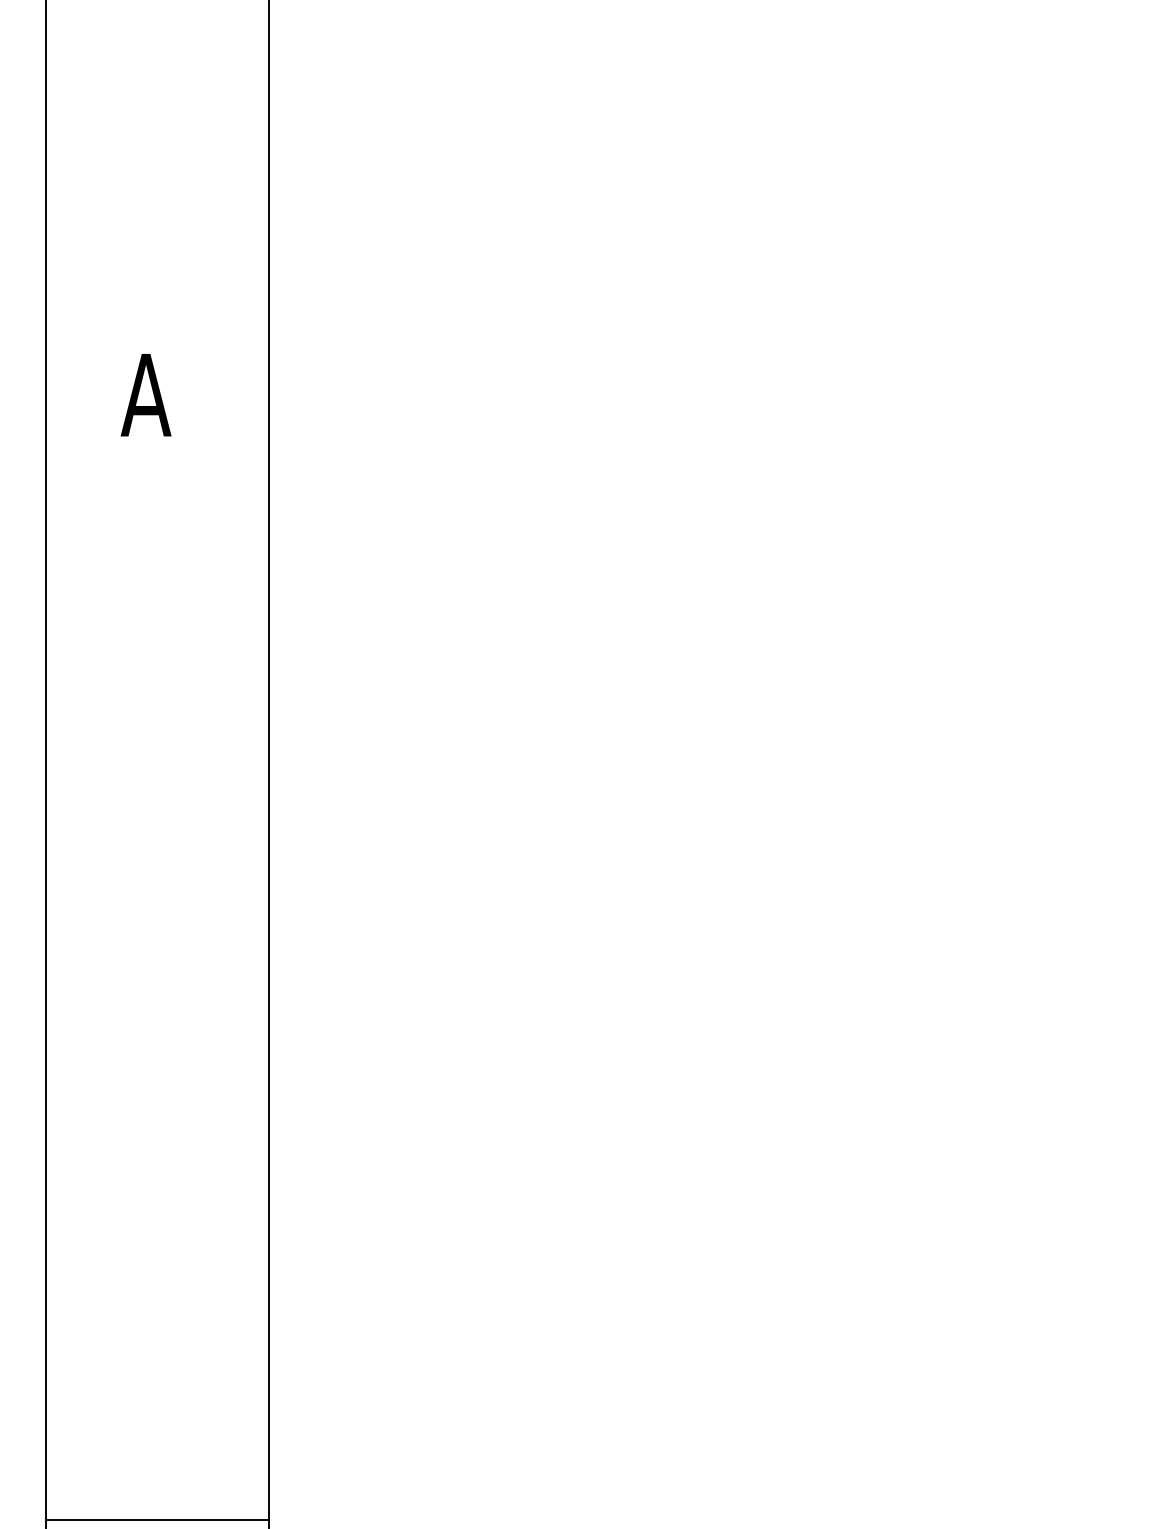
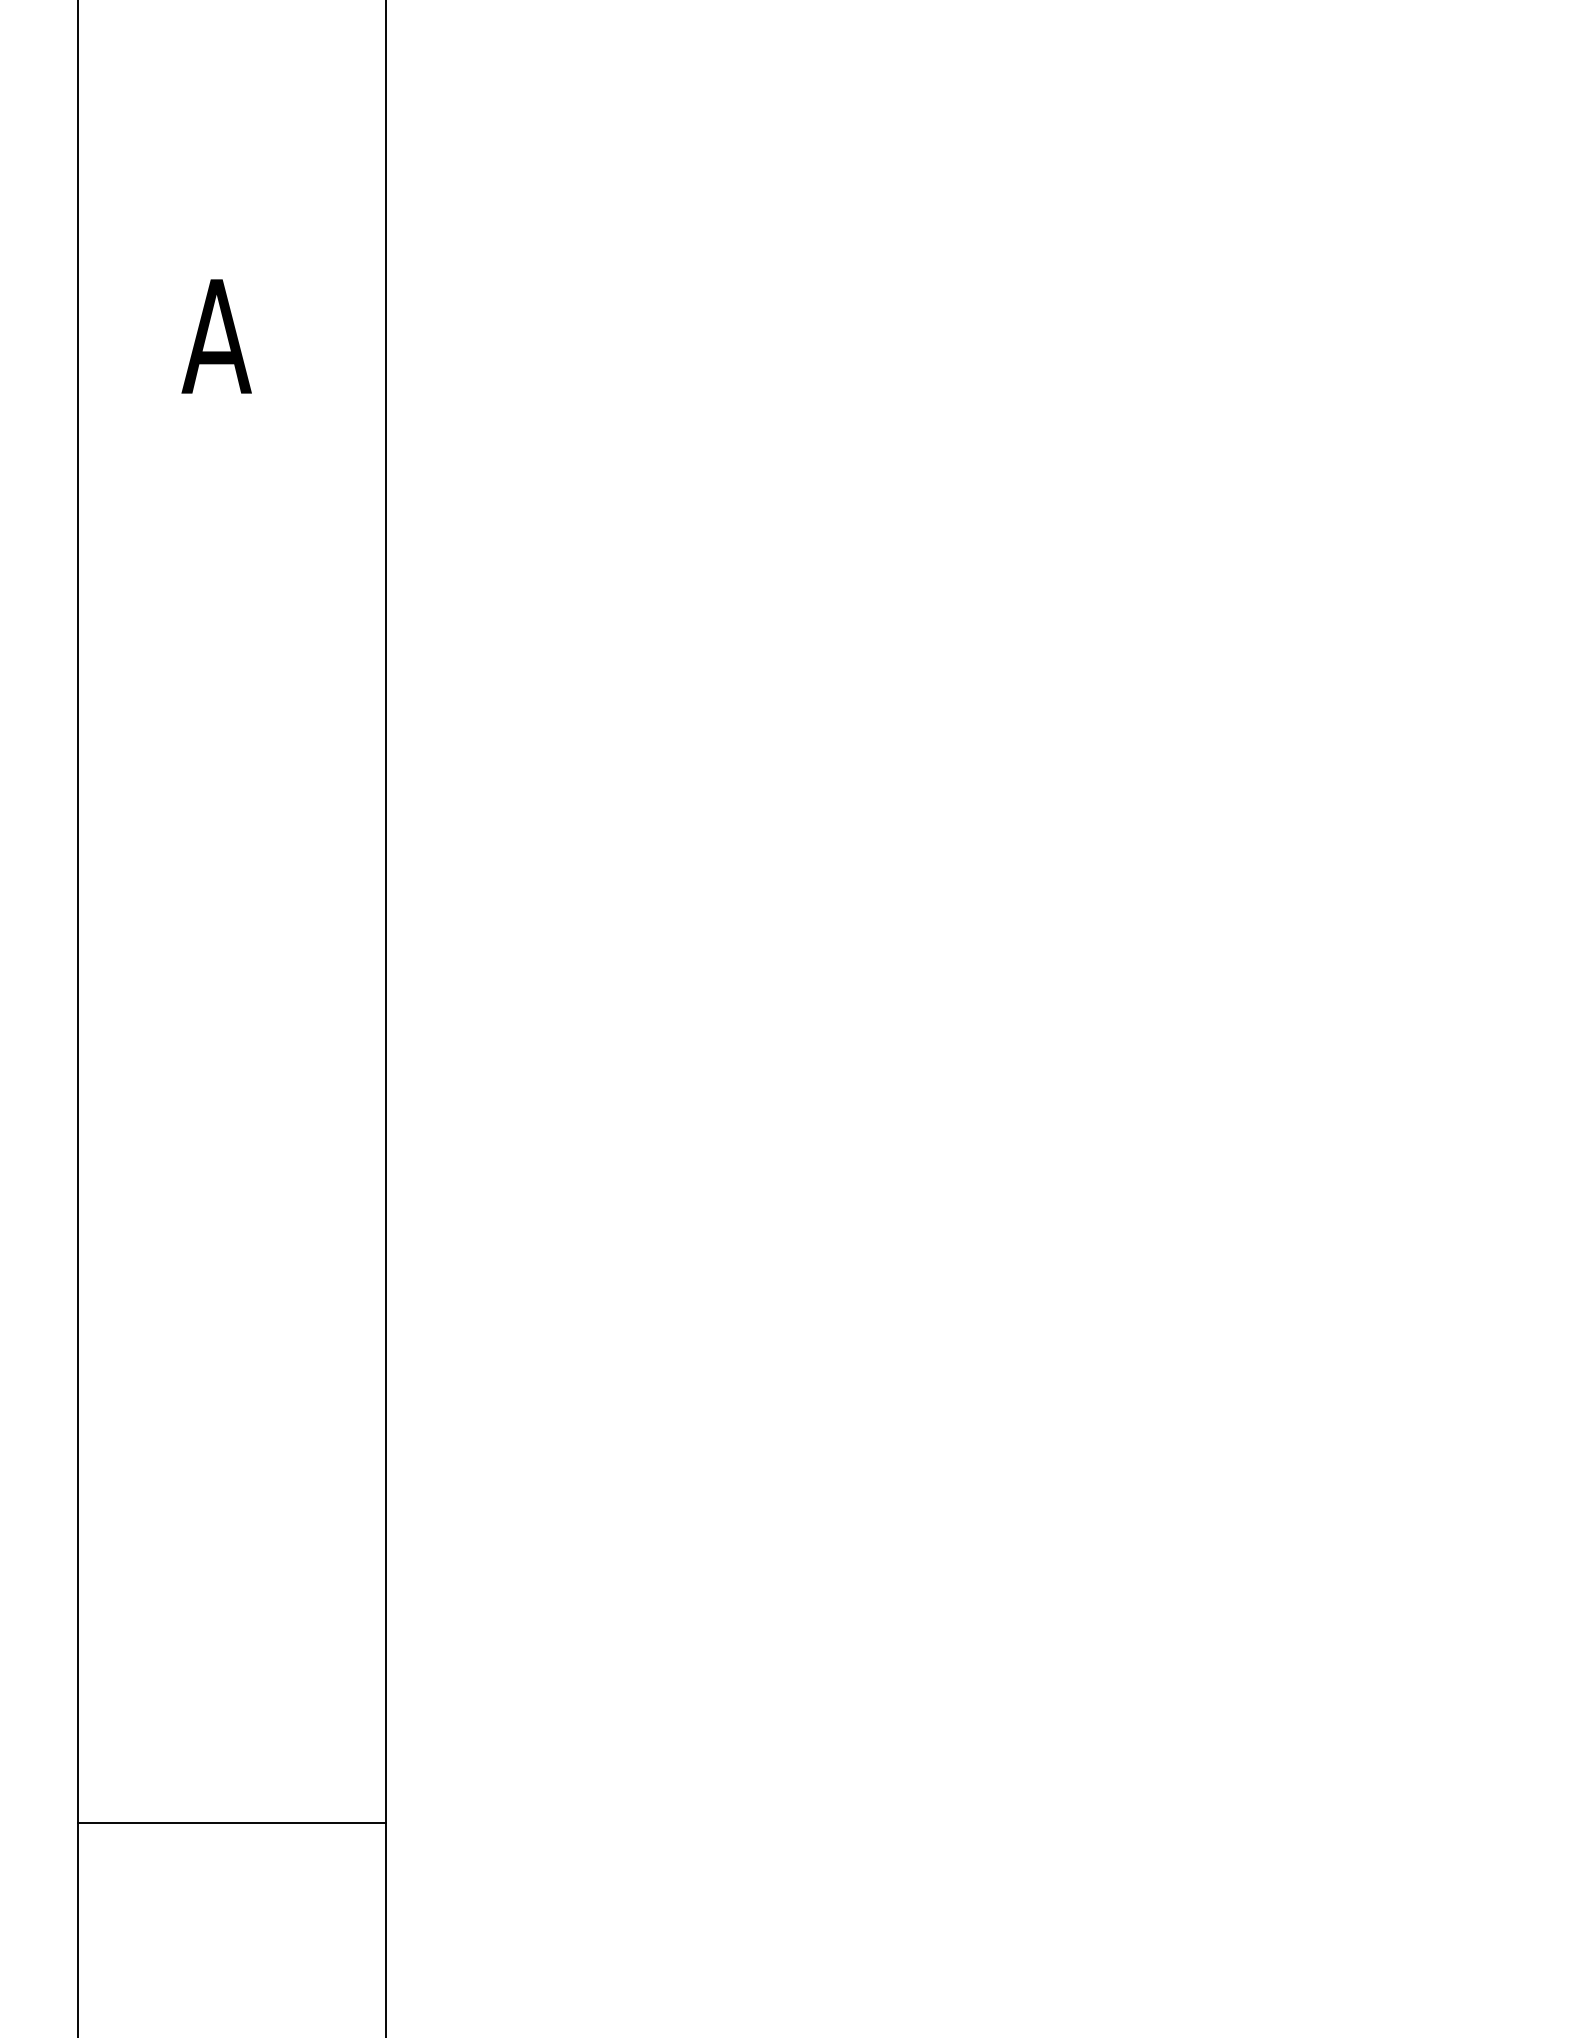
line: (156, 1519) -> (231, 1822), moved

